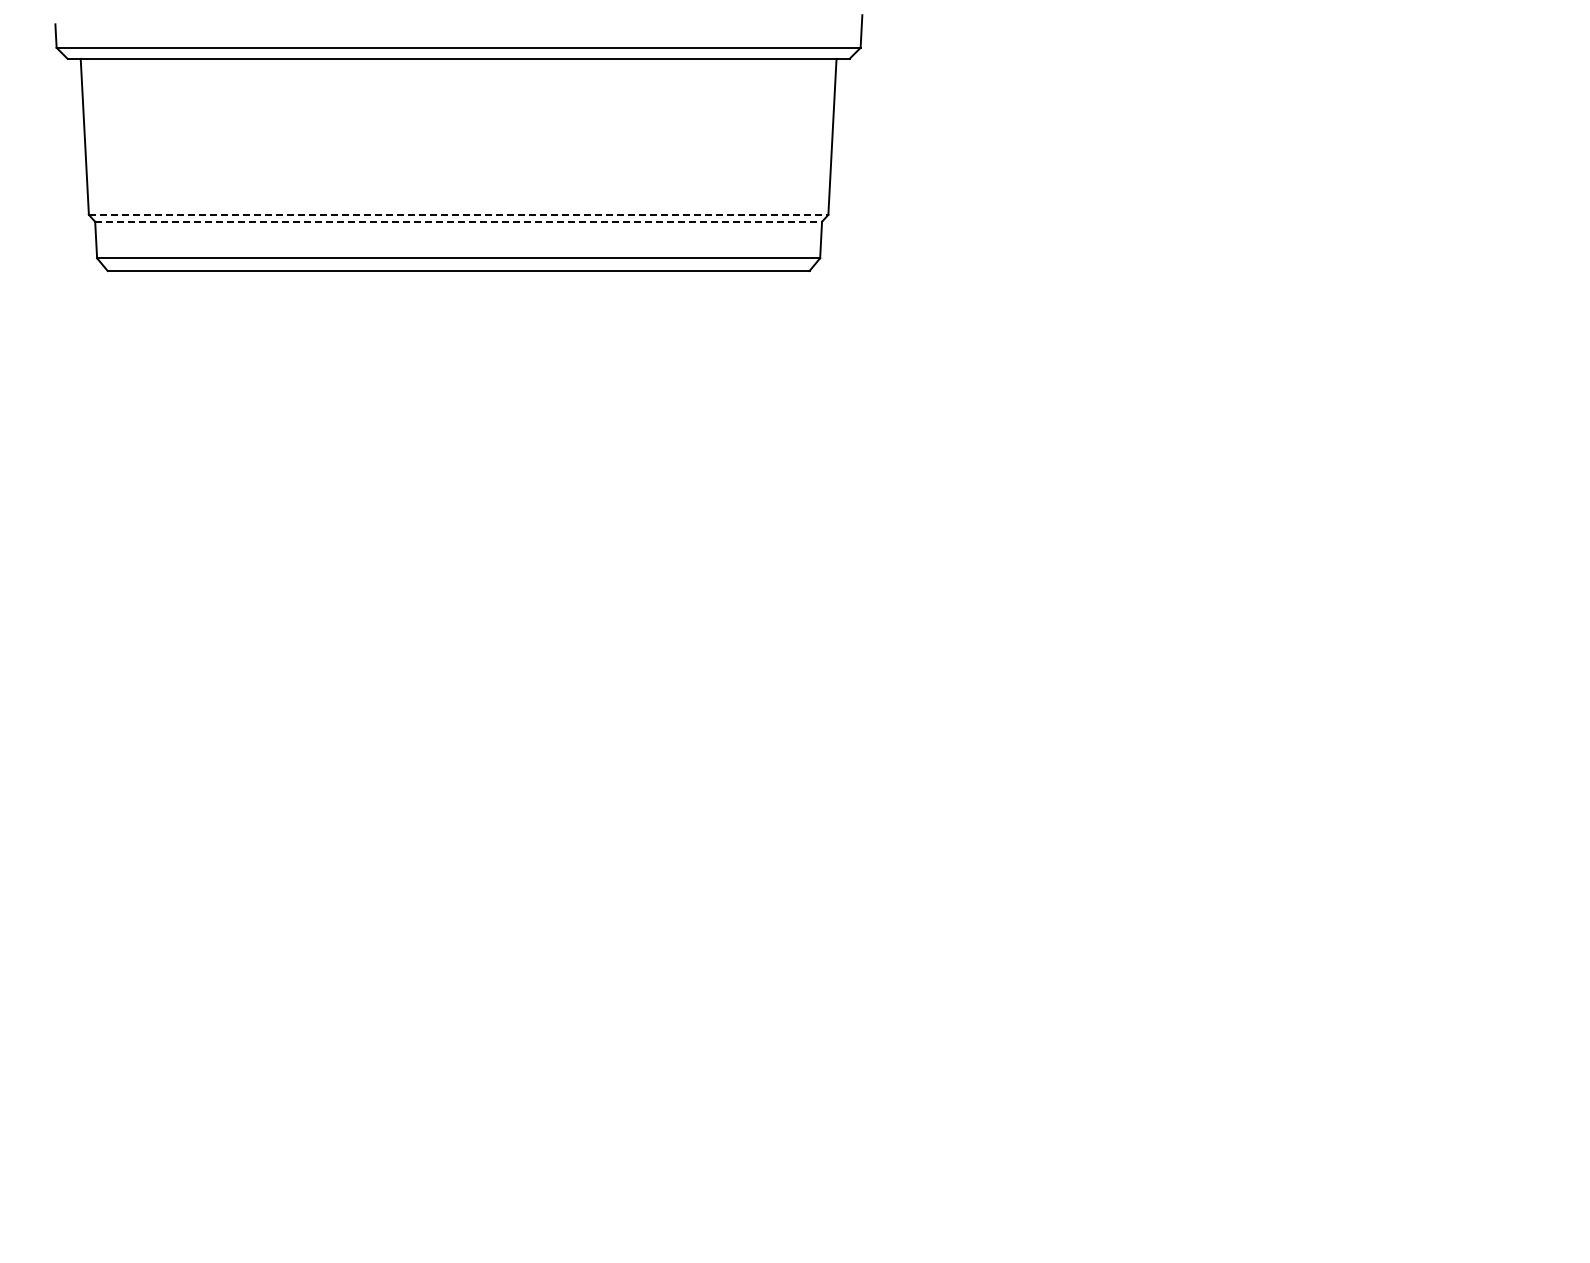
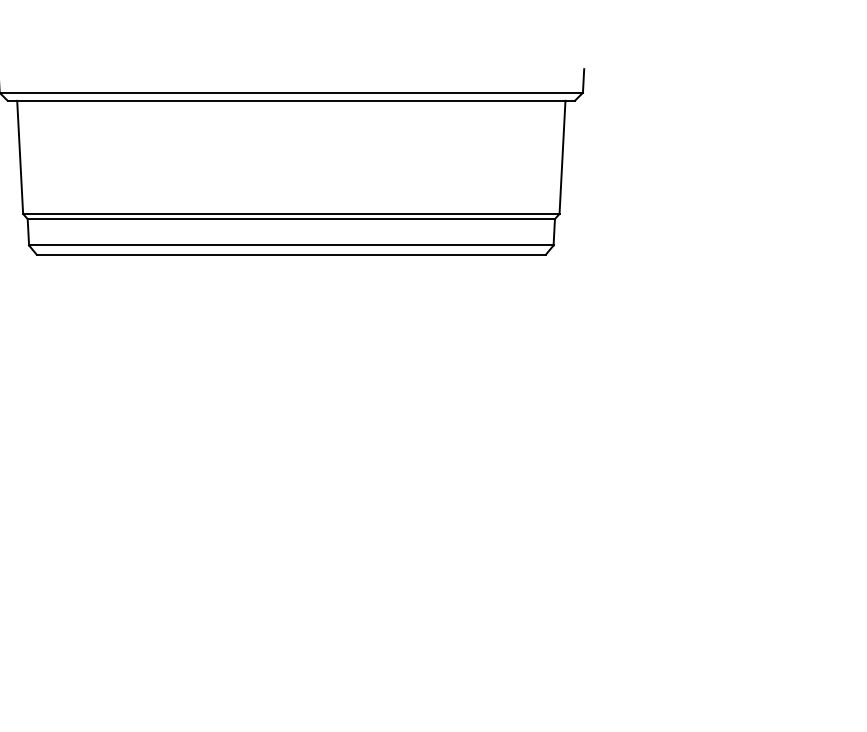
line: (458, 214) -> (291, 213), dashed -> solid
line: (459, 221) -> (291, 218), dashed -> solid

